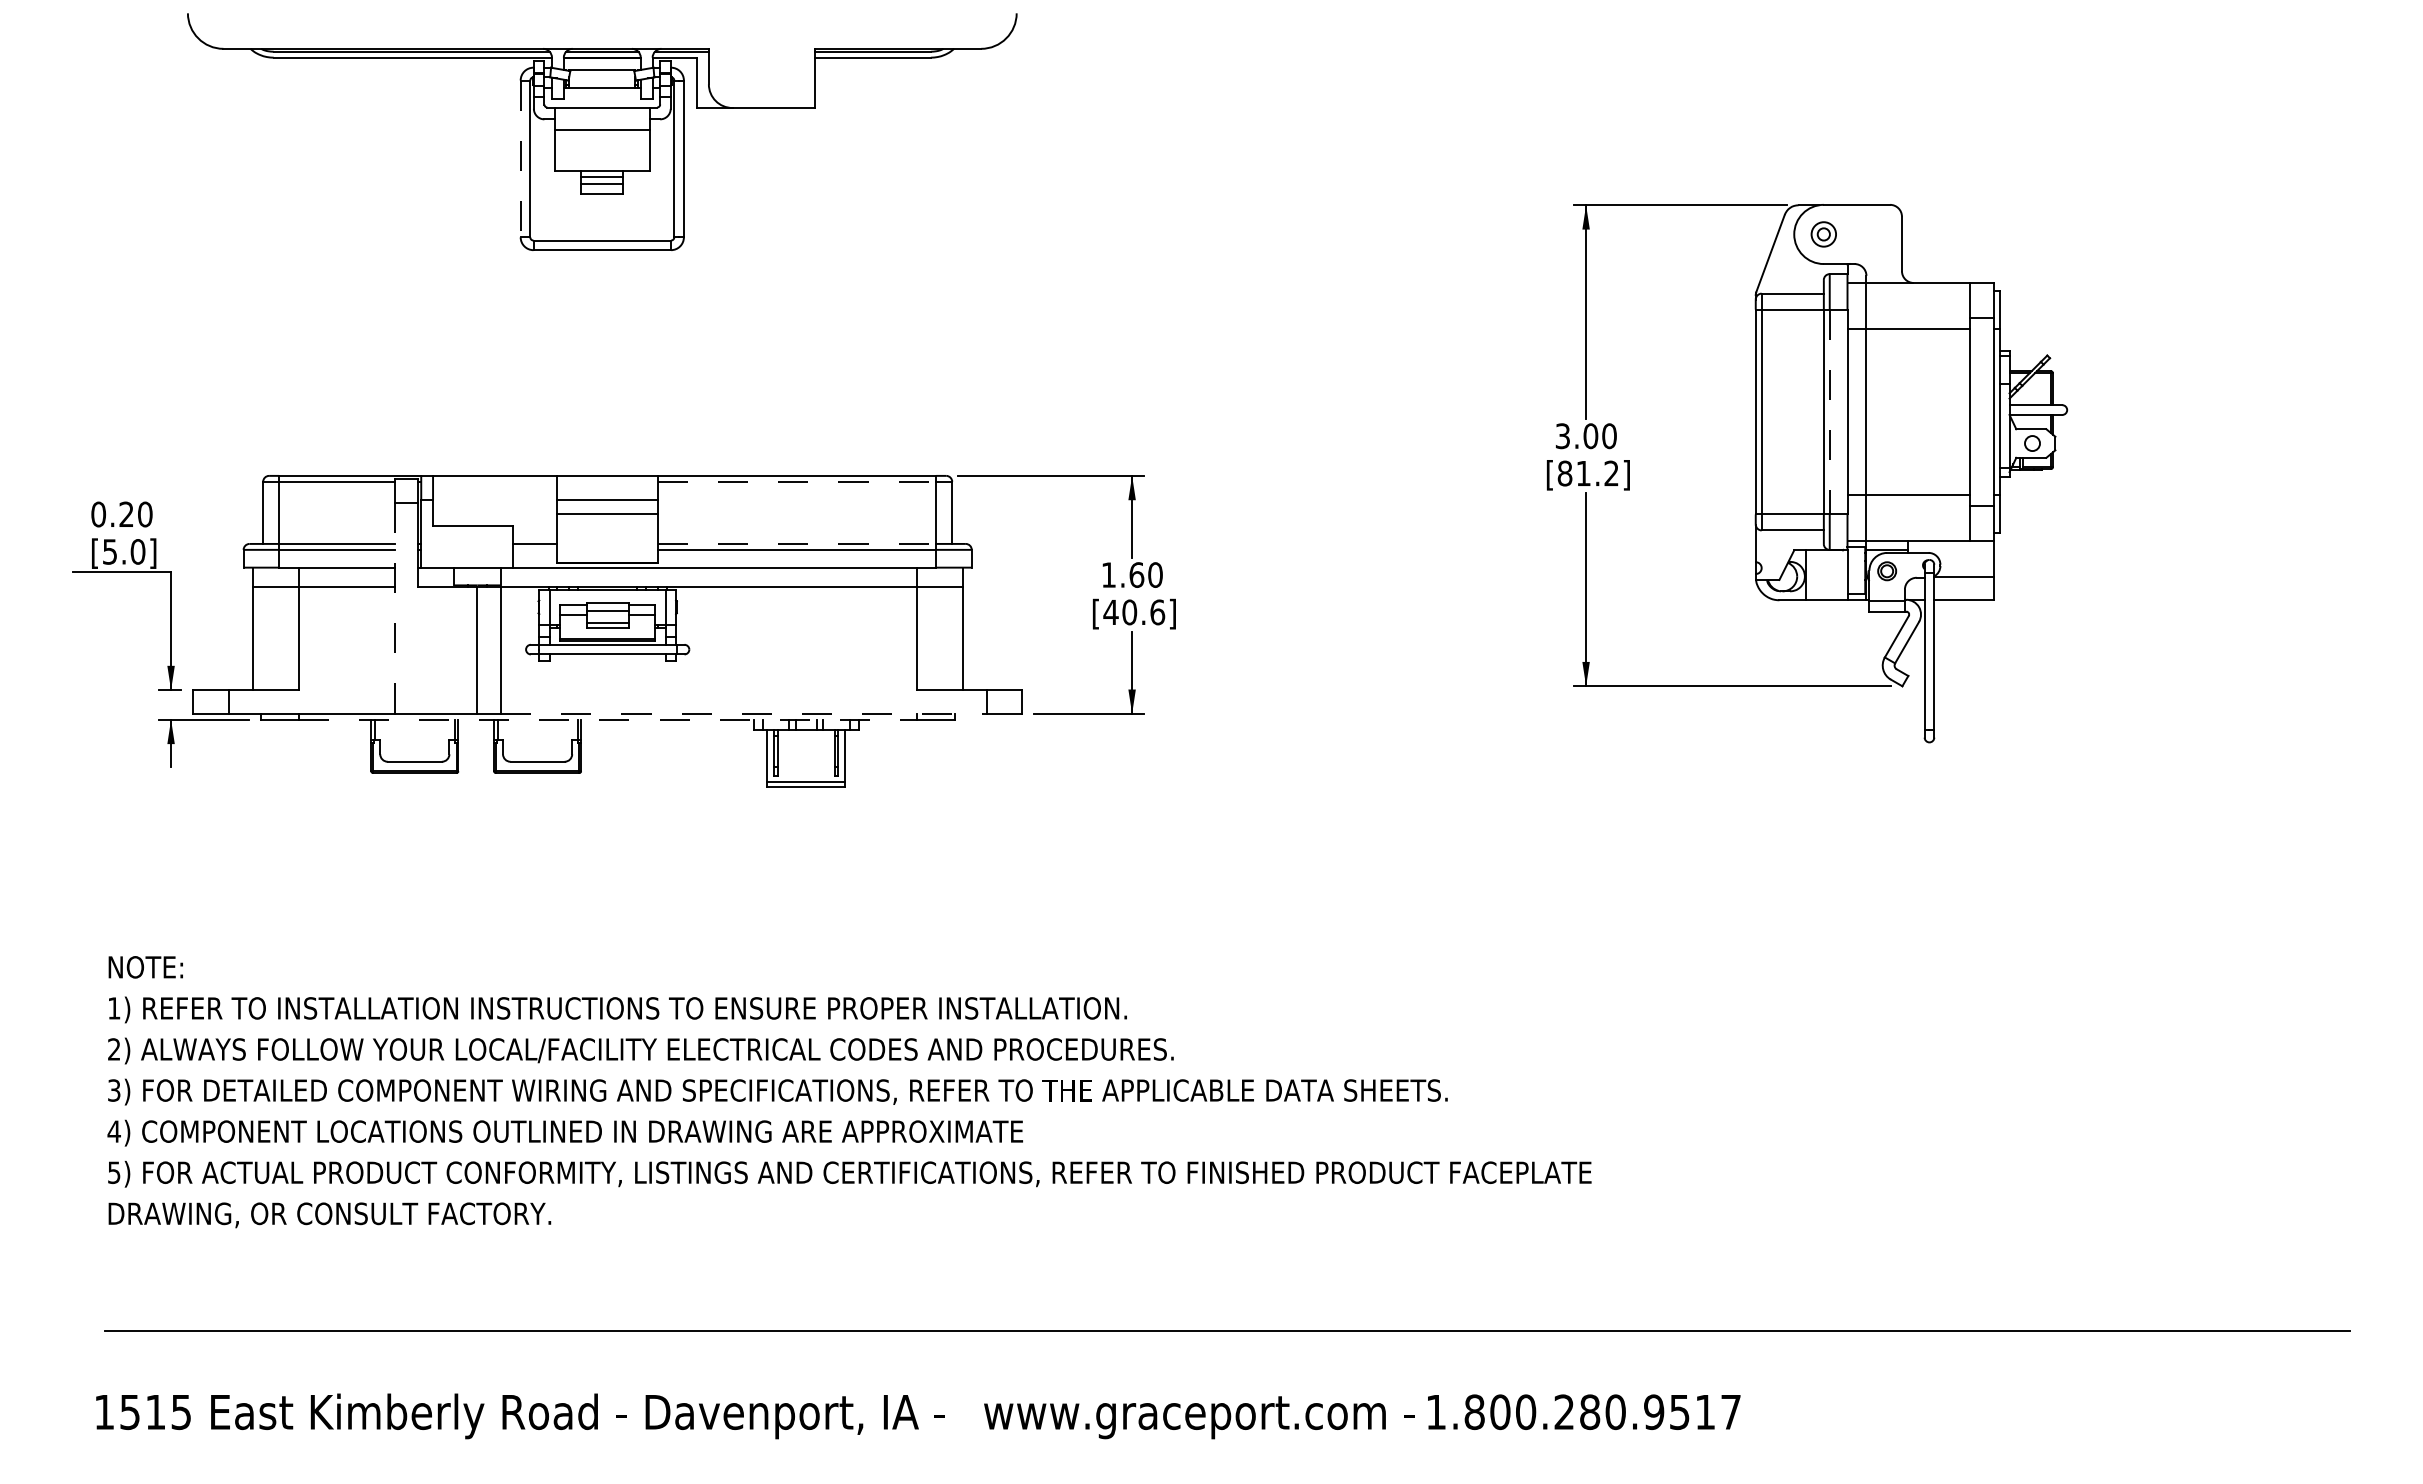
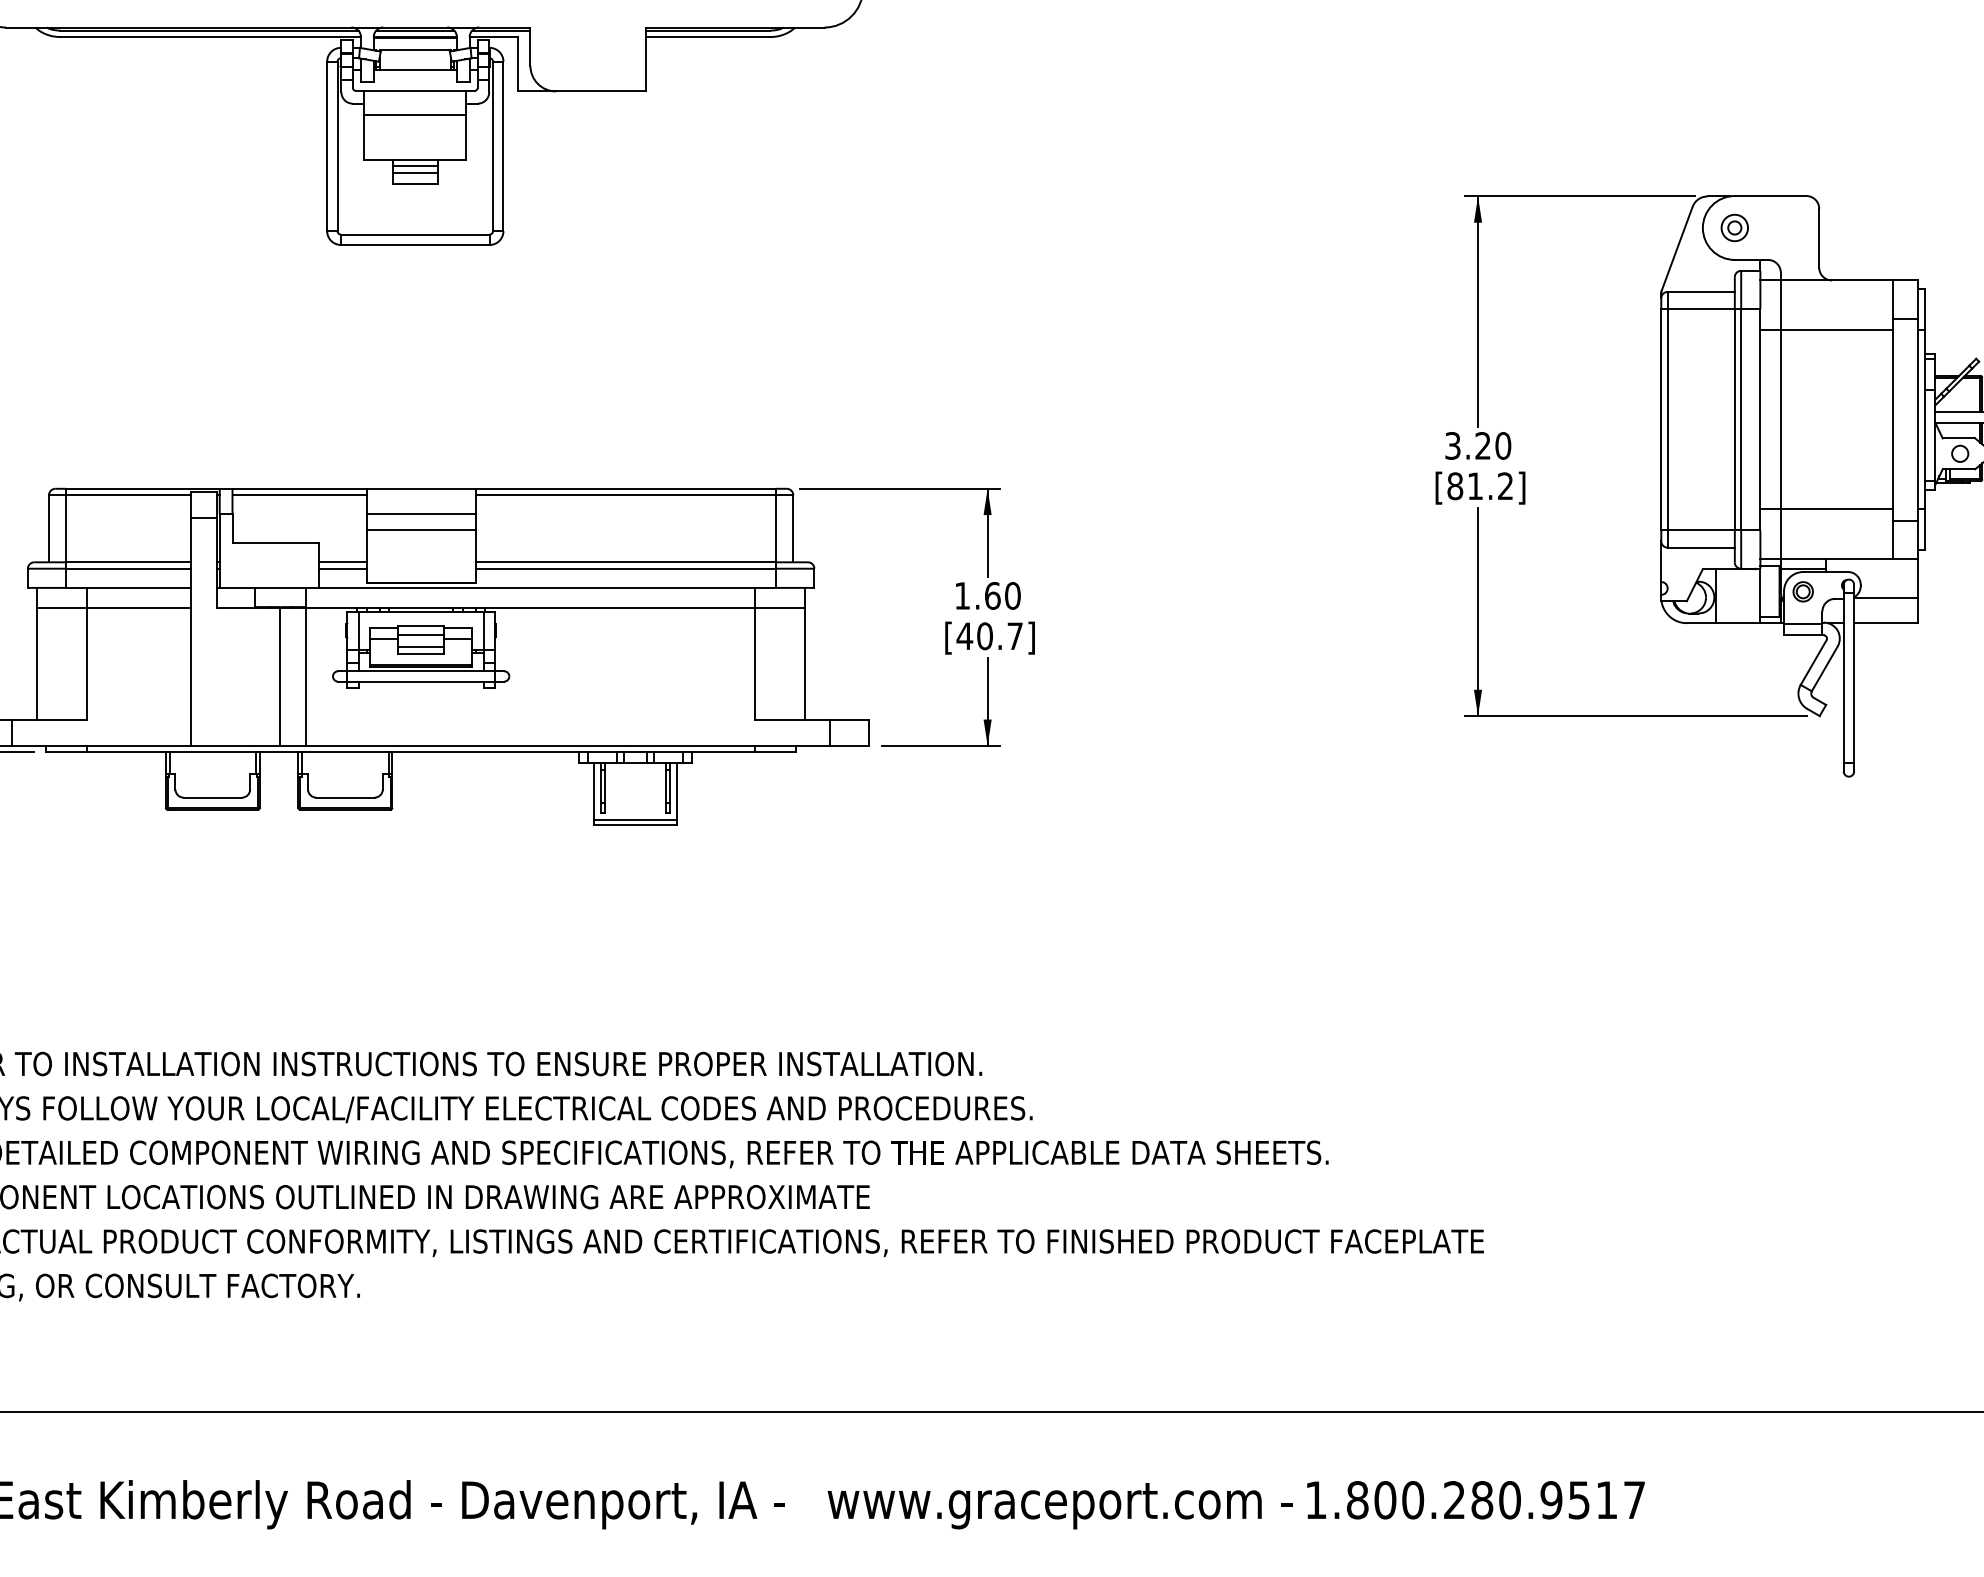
line: (520, 159) -> (326, 147), dashed -> solid
line: (1829, 412) -> (1740, 420), dashed -> solid
text: (1590, 436) -> (1482, 446), 3.00 -> 3.20
line: (495, 481) -> (299, 494), added
line: (797, 481) -> (626, 494), dashed -> solid
line: (797, 543) -> (626, 561), dashed -> solid
line: (534, 549) -> (342, 568), added
line: (394, 608) -> (190, 632), dashed -> solid
text: (1157, 612) -> (1015, 636), [40.6] -> [40.7]
line: (743, 713) -> (567, 745), dashed -> solid
line: (608, 719) -> (422, 751), dashed -> solid

